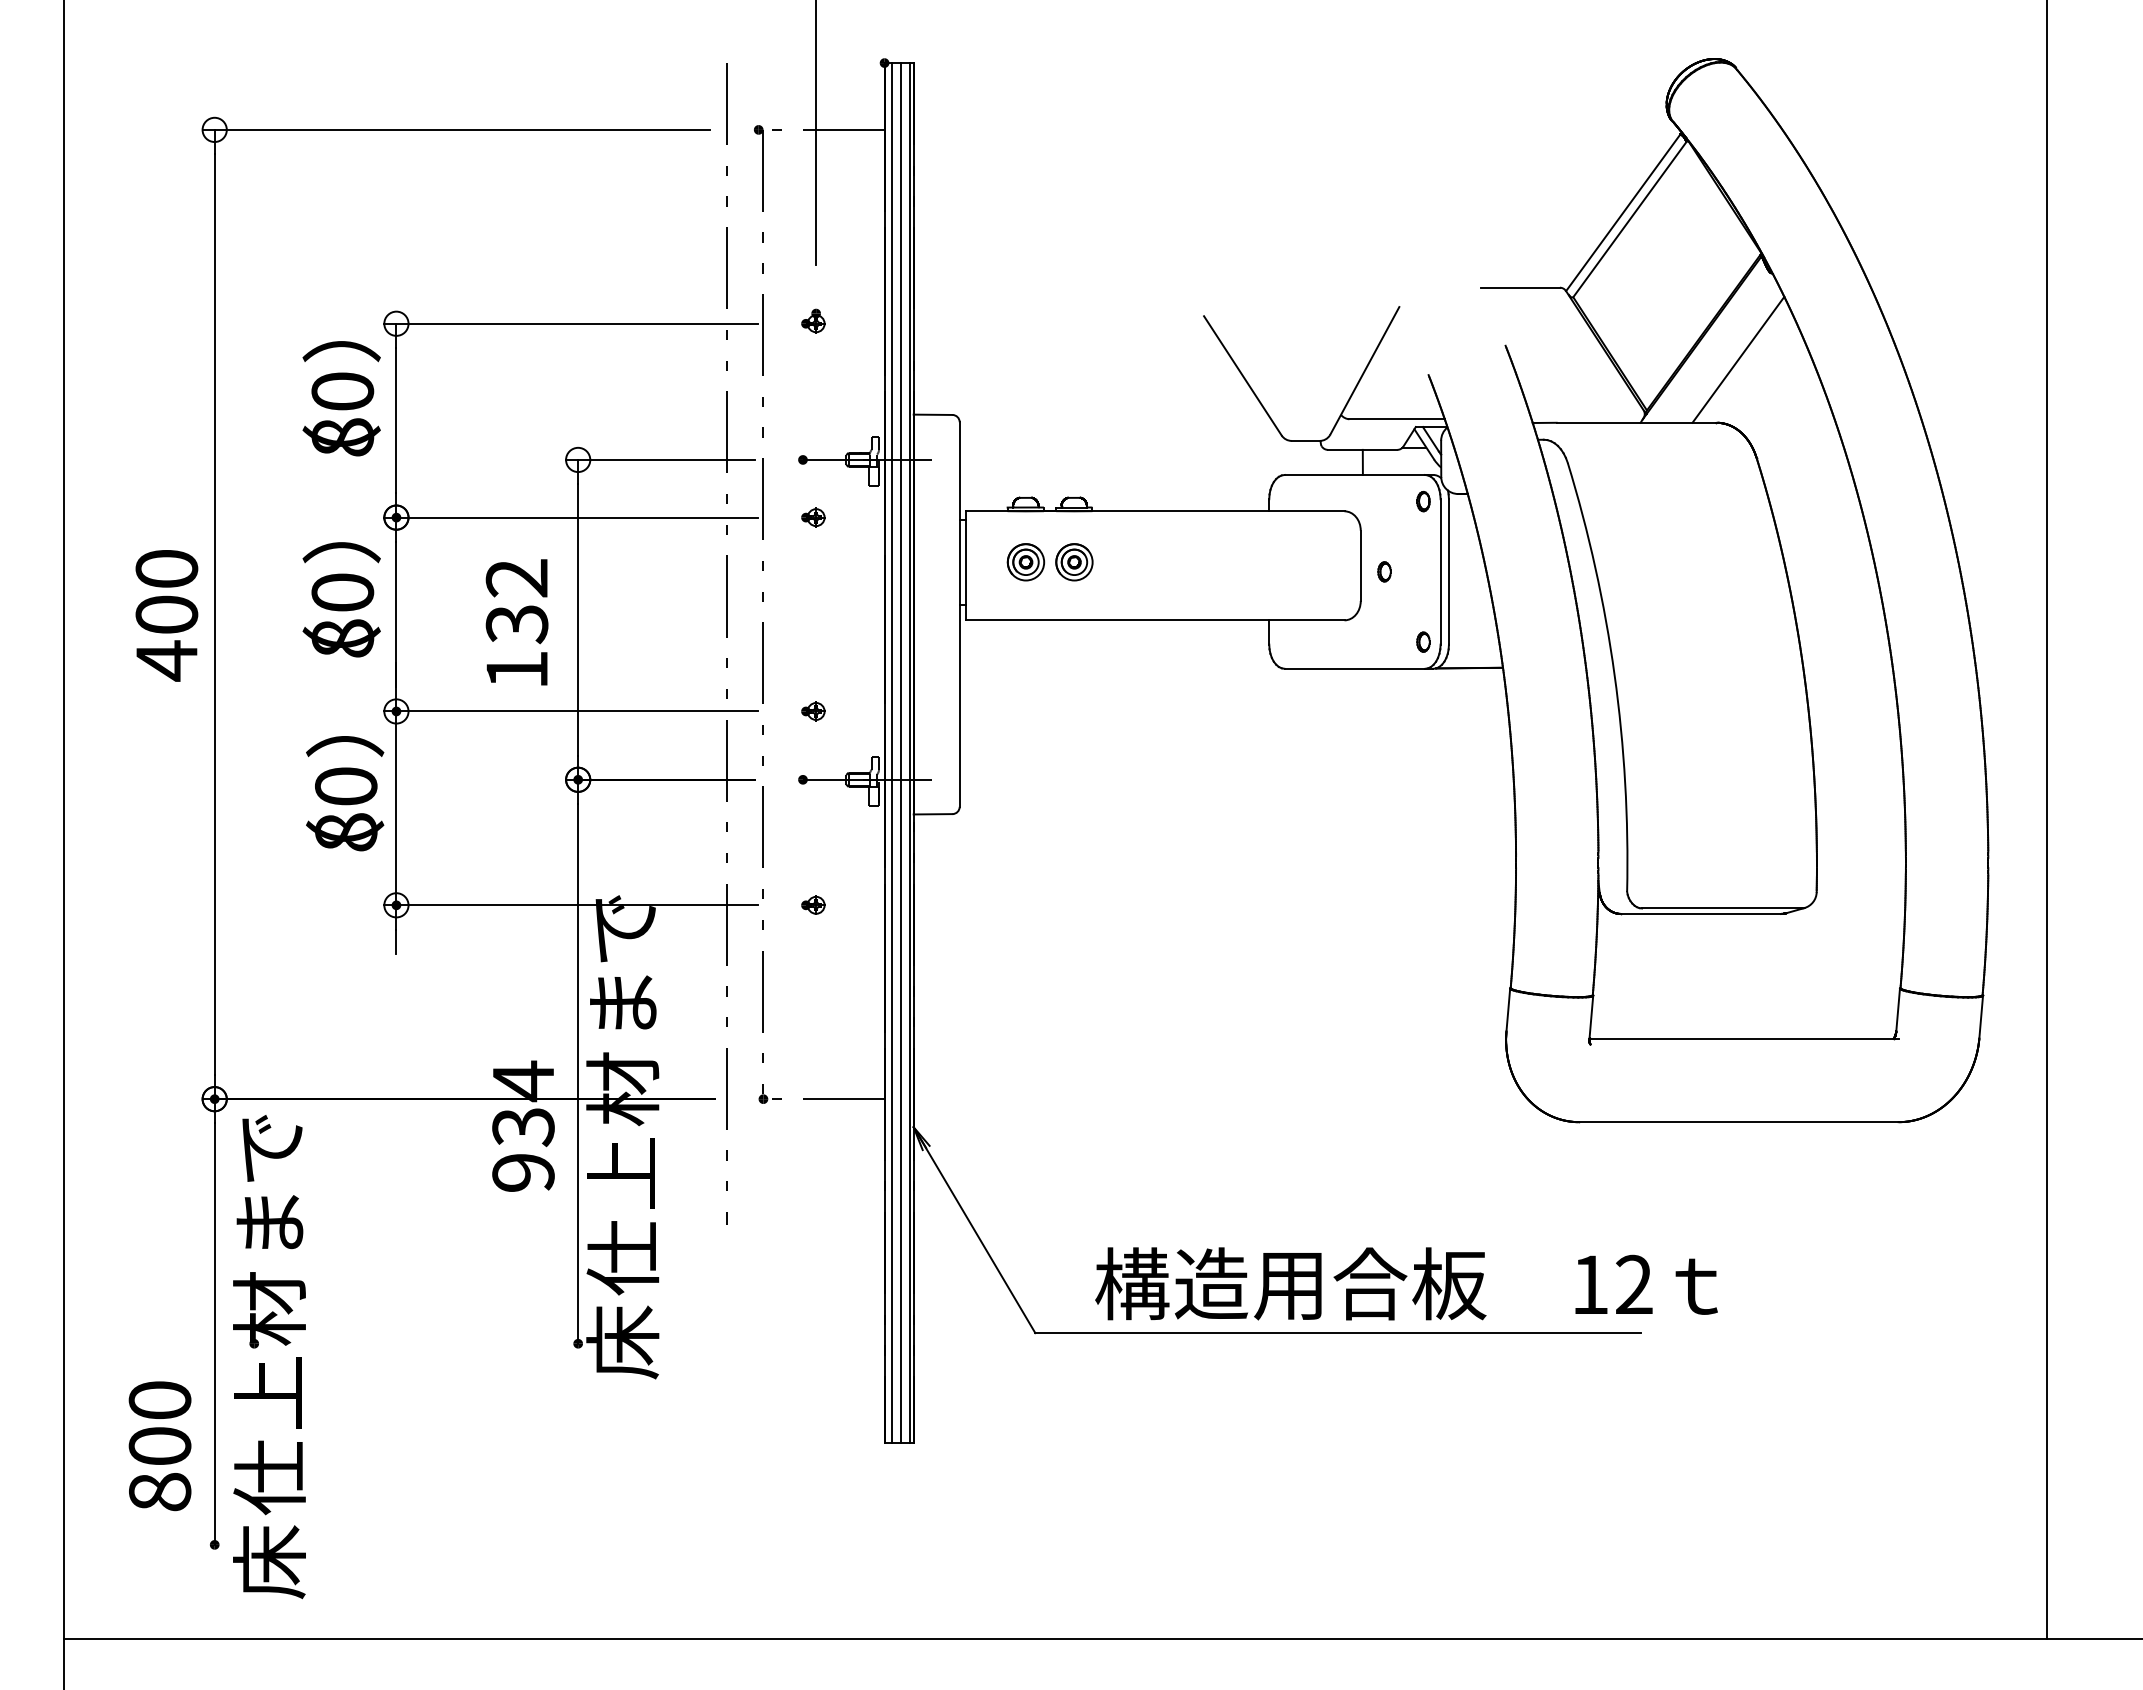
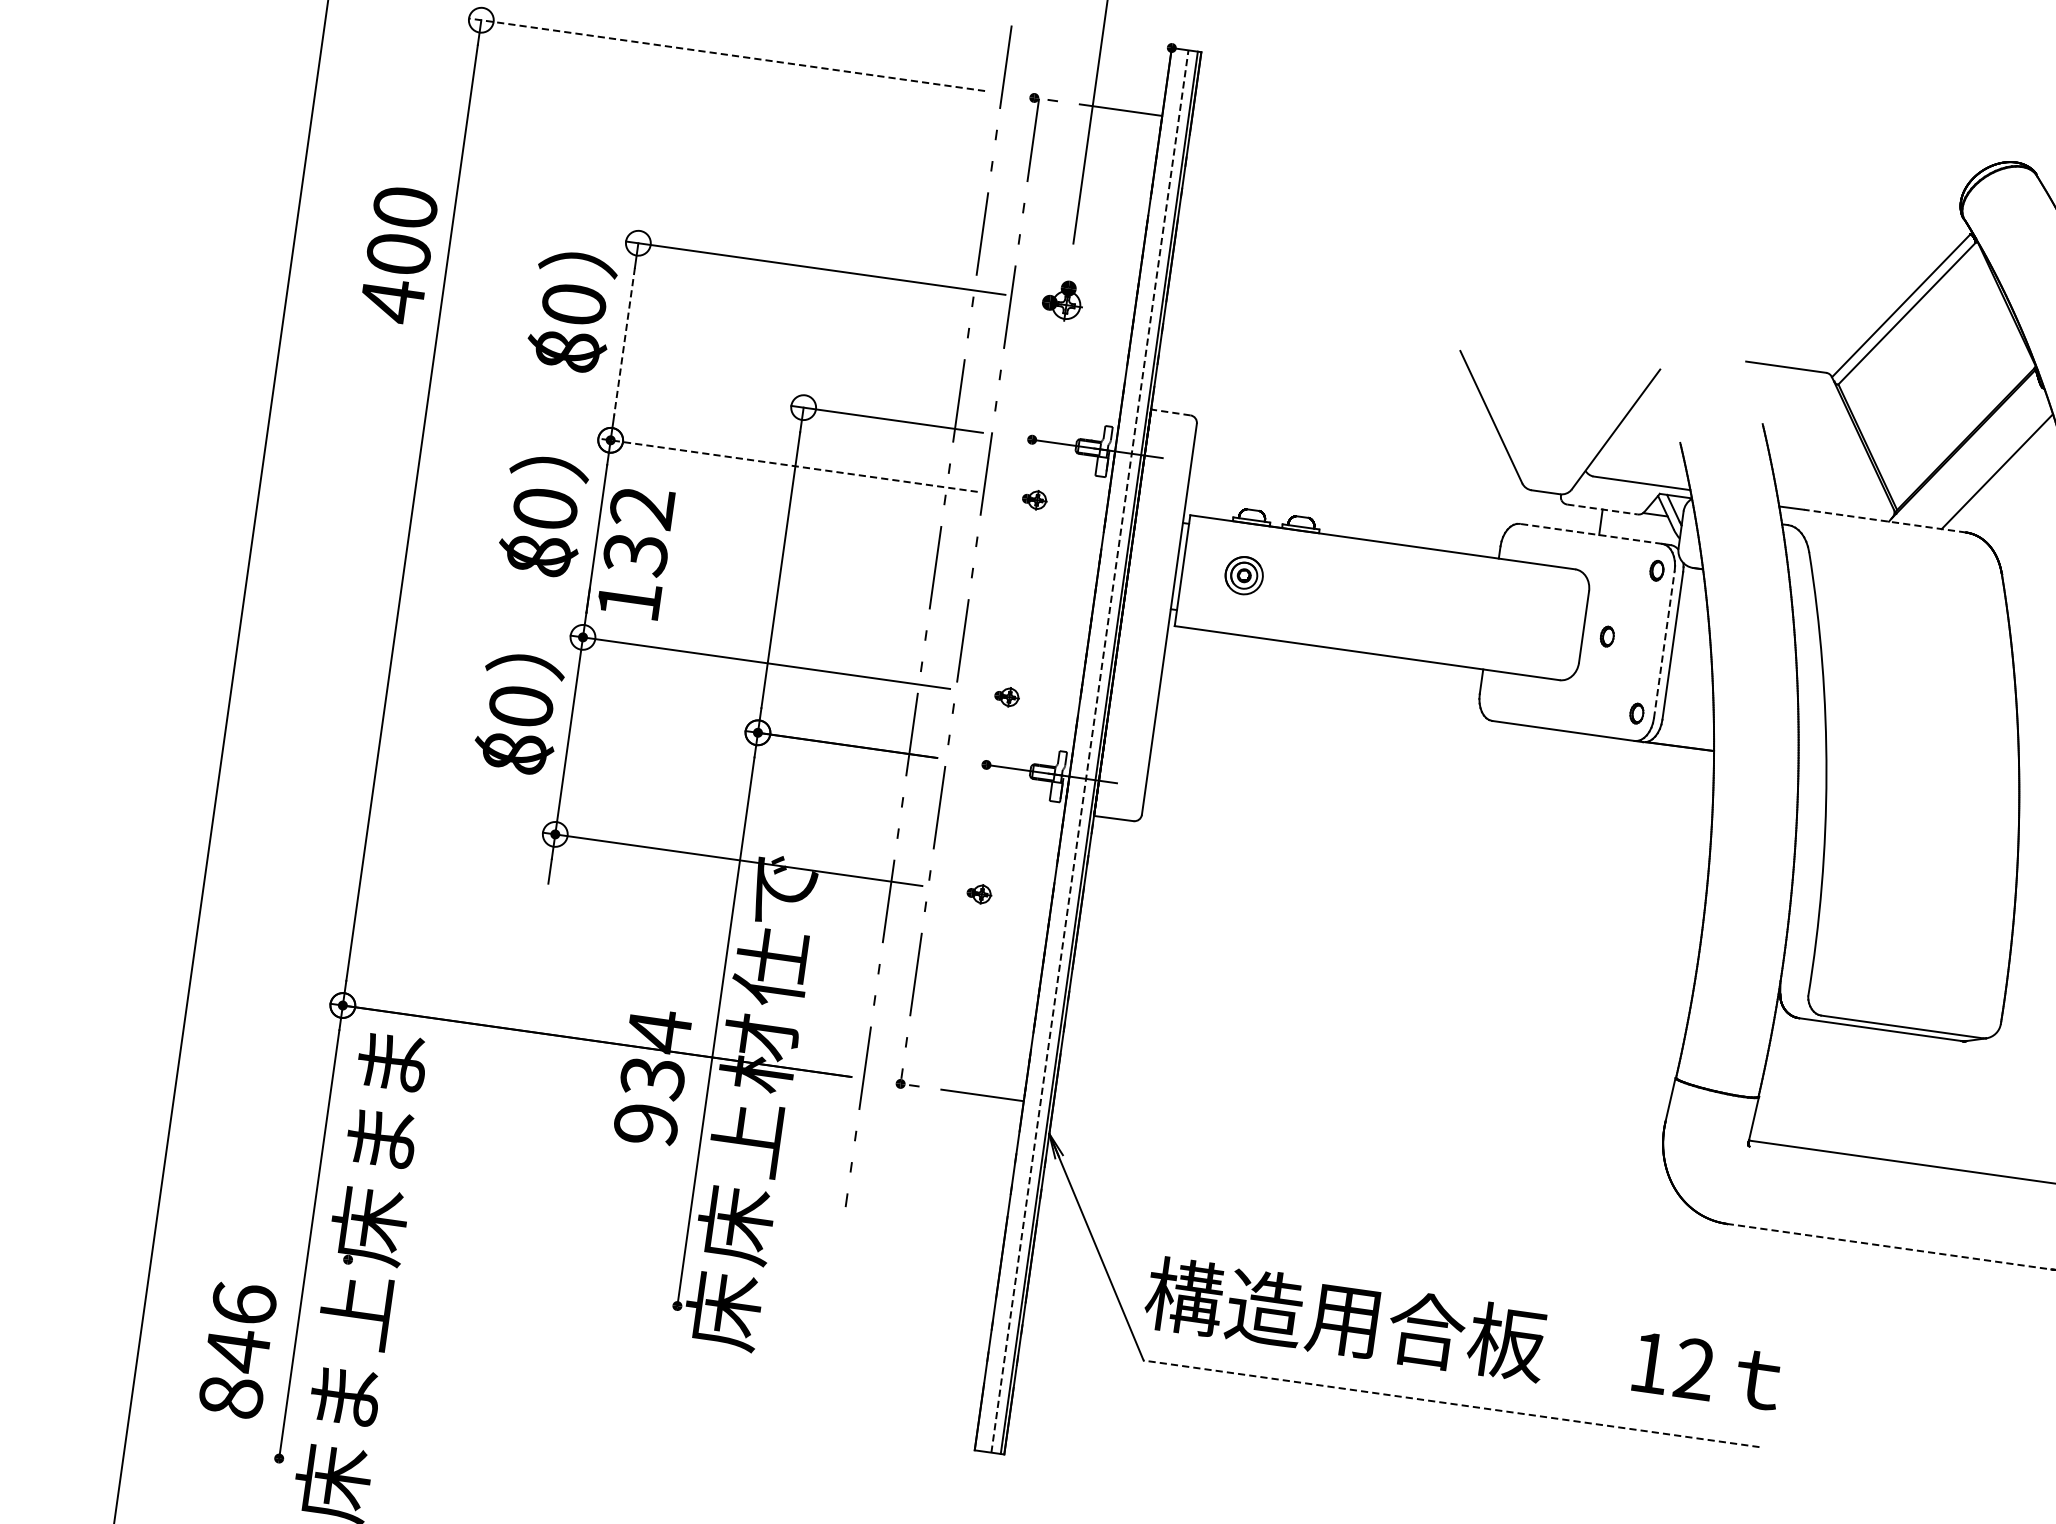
line: (456, 129) -> (727, 54), solid -> dashed
part: (813, 320) -> (1062, 299), size x1.6
line: (932, 414) -> (1170, 412), solid -> dashed
line: (396, 420) -> (624, 341), solid -> dashed
line: (1636, 422) -> (1884, 520), solid -> dashed
line: (1362, 449) -> (1602, 509), solid -> dashed
line: (1354, 474) -> (1590, 533), solid -> dashed
line: (570, 517) -> (787, 465), solid -> dashed
part: (1074, 562) -> (1293, 582), removed
line: (1440, 571) -> (1664, 644), solid -> dashed
text: (166, 615) -> (398, 254), moved
text: (516, 622) -> (635, 552), moved
line: (891, 752) -> (1080, 749), removed
line: (900, 752) -> (1089, 751), solid -> dashed
text: (622, 1004) -> (770, 967), ま -> 仕
line: (1739, 1122) -> (1889, 1247), solid -> dashed
text: (269, 1148) -> (391, 1063), で -> ま
text: (622, 1258) -> (734, 1225), 仕 -> 床
text: (1406, 1283) -> (1463, 1335), moved
text: (269, 1308) -> (368, 1226), 材 -> 床
line: (1338, 1333) -> (1451, 1404), solid -> dashed
text: (159, 1424) -> (240, 1328), 800 -> 846
text: (269, 1477) -> (344, 1397), 仕 -> ま

